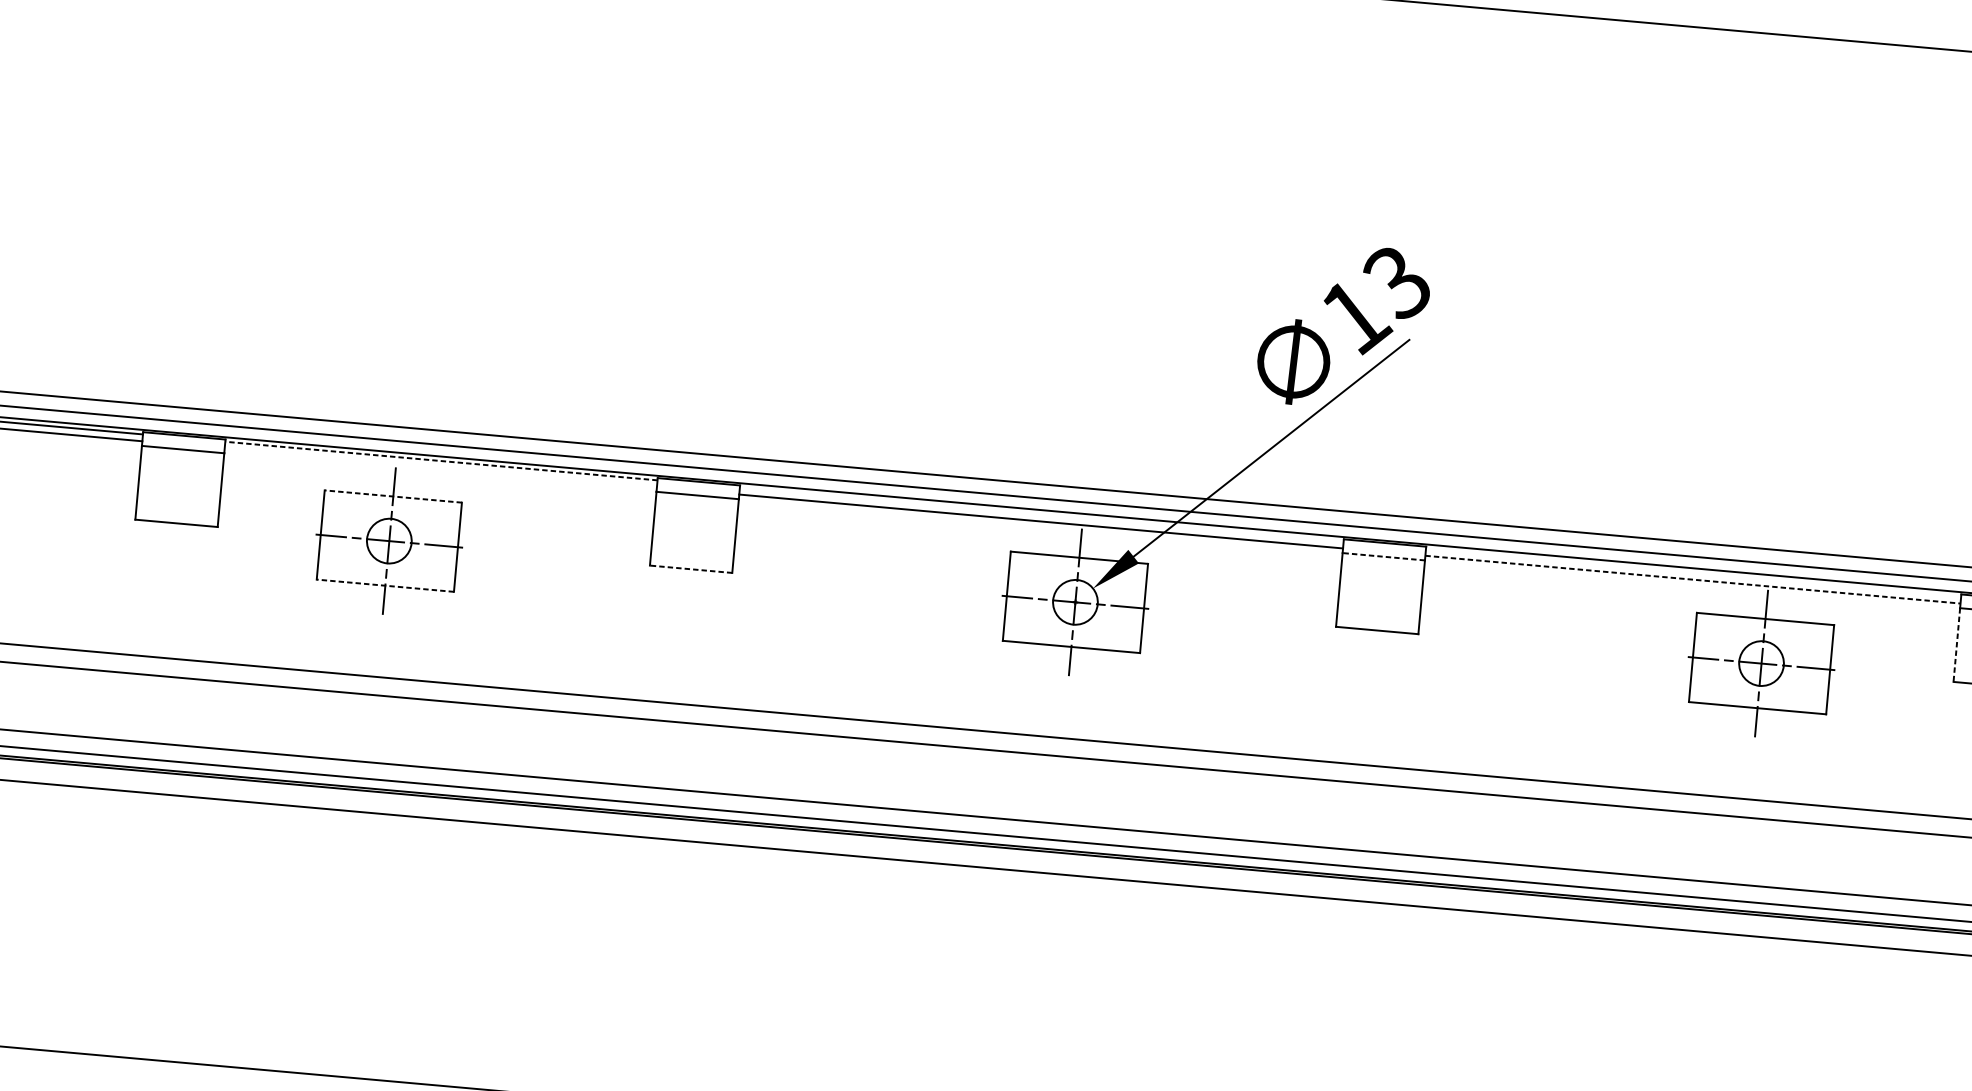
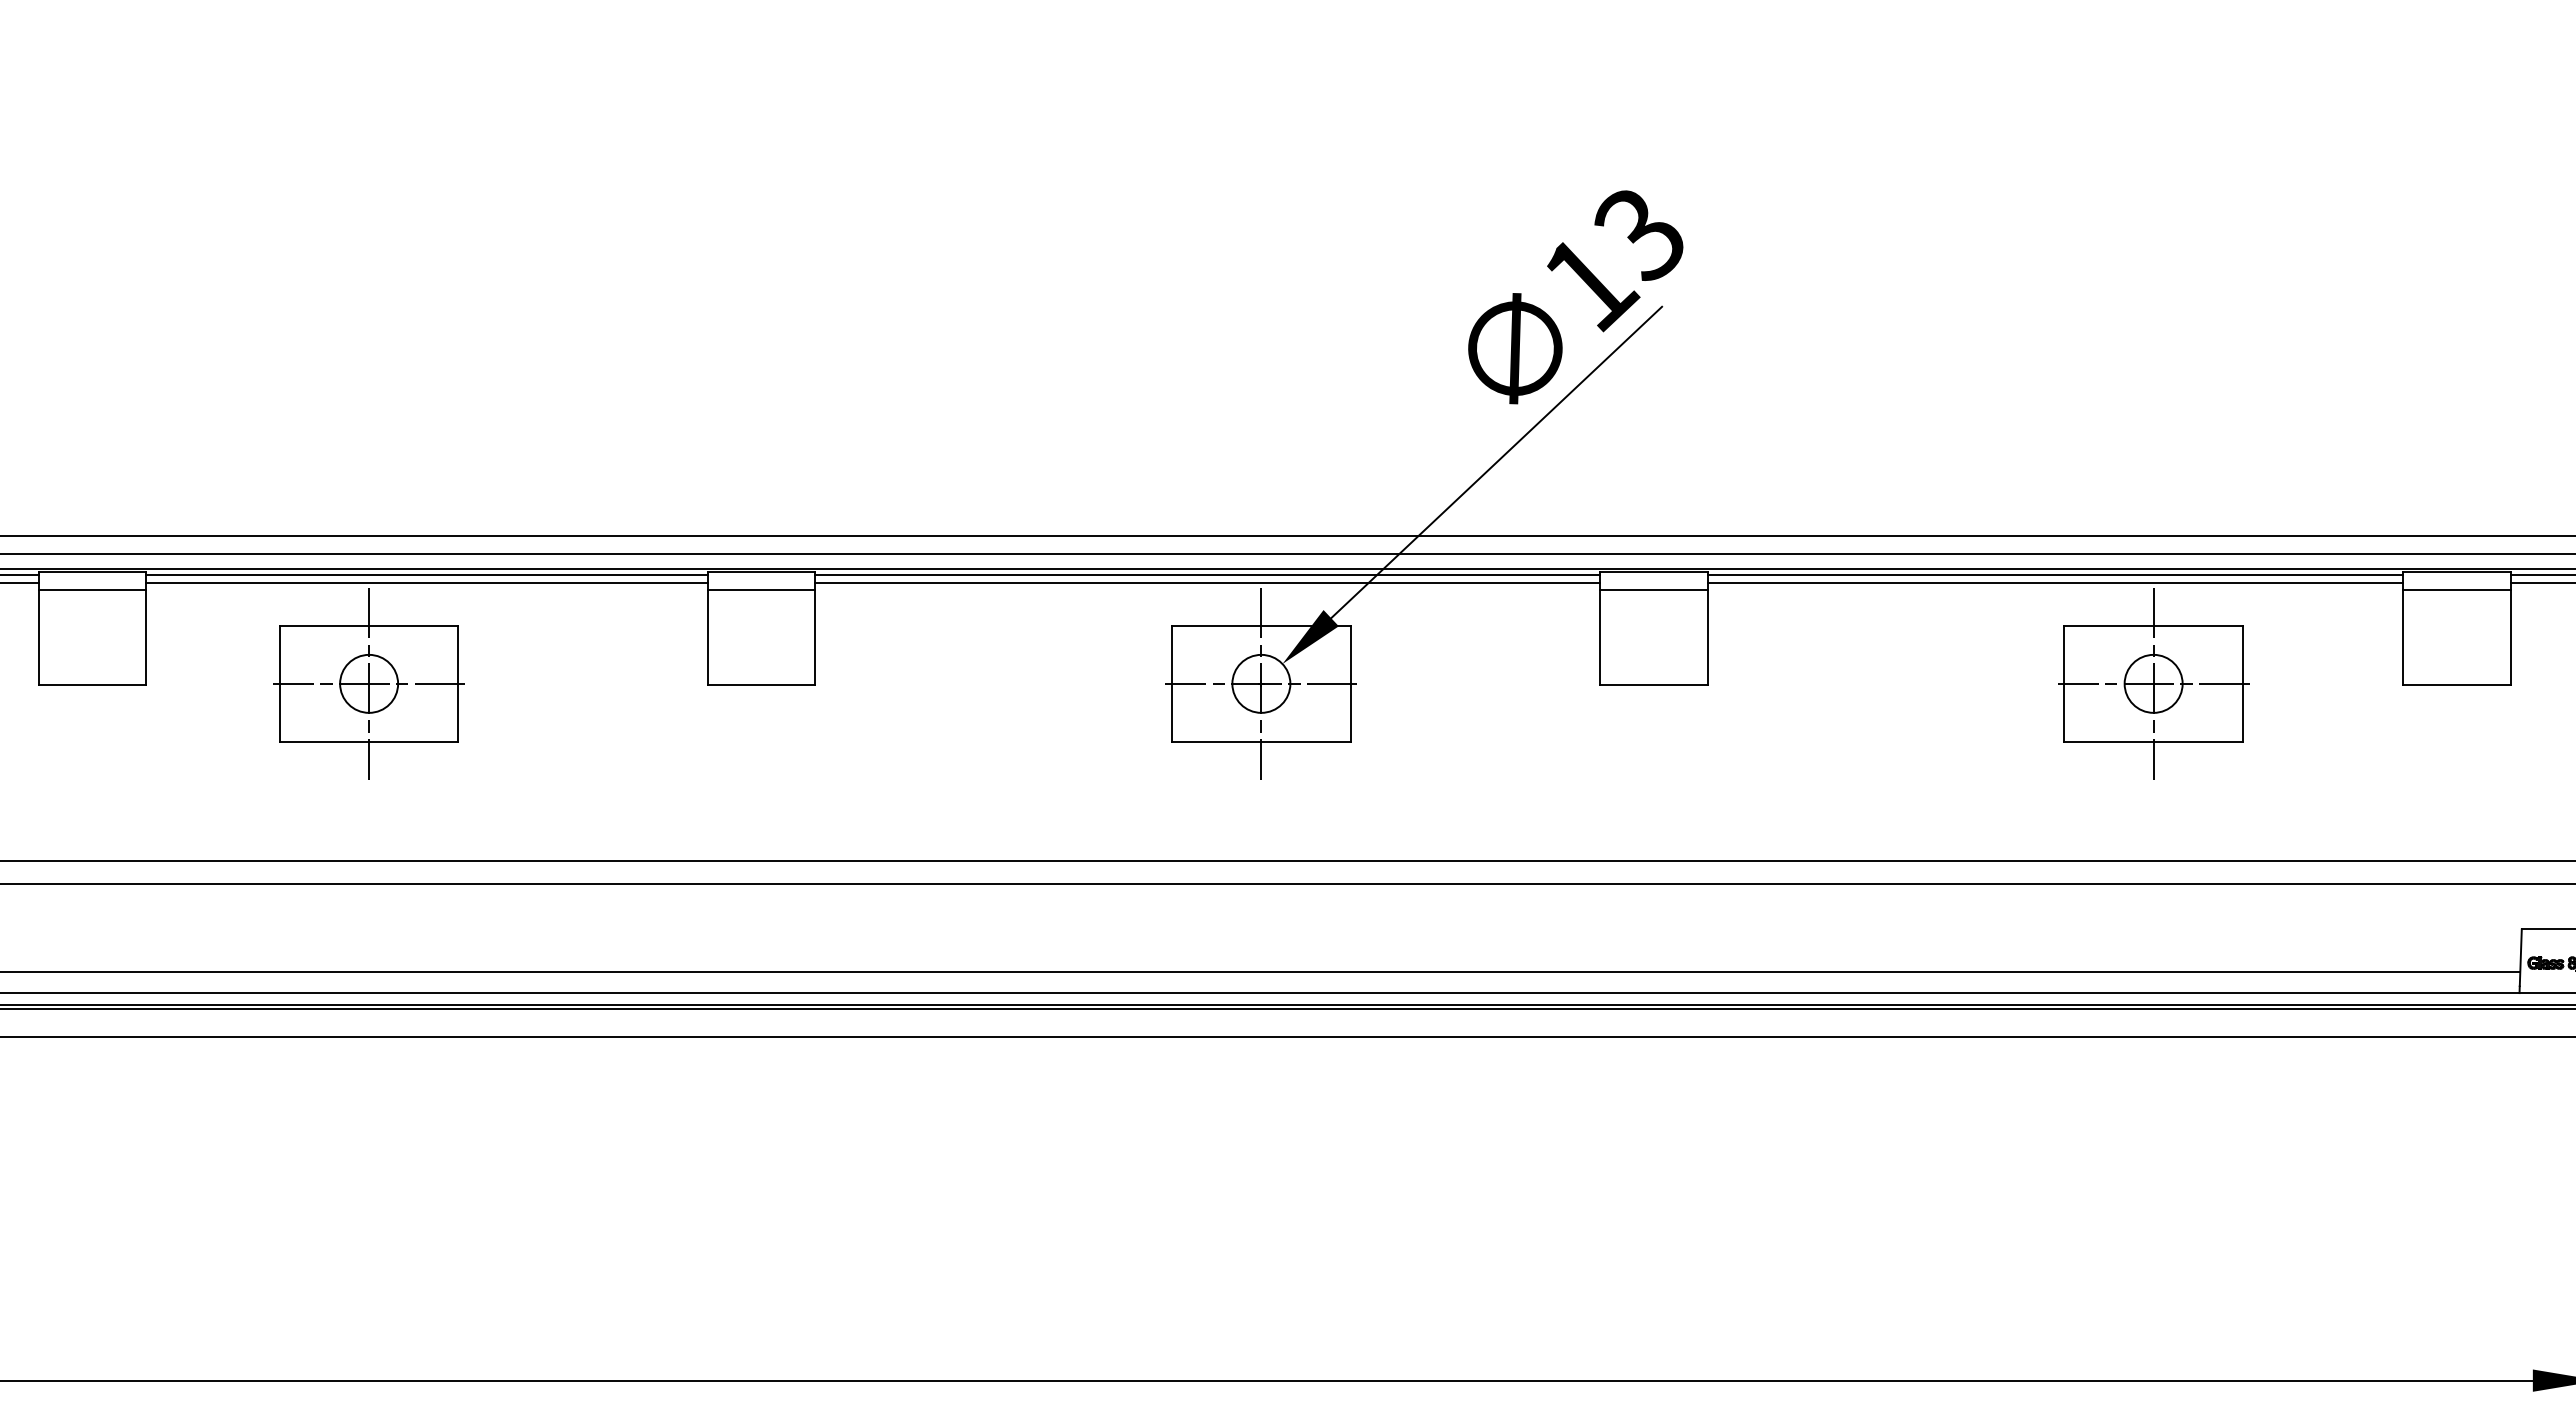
line: (440, 460) -> (426, 574), dashed -> solid
line: (441, 467) -> (427, 583), added
line: (392, 496) -> (368, 625), dashed -> solid
line: (1041, 514) -> (1207, 574), added
line: (1383, 556) -> (1653, 589), dashed -> solid
line: (690, 569) -> (761, 685), dashed -> solid
line: (1693, 572) -> (2055, 574), added
line: (1692, 579) -> (2055, 583), dashed -> solid
line: (384, 585) -> (368, 741), dashed -> solid
line: (1956, 645) -> (2403, 637), dashed -> solid

